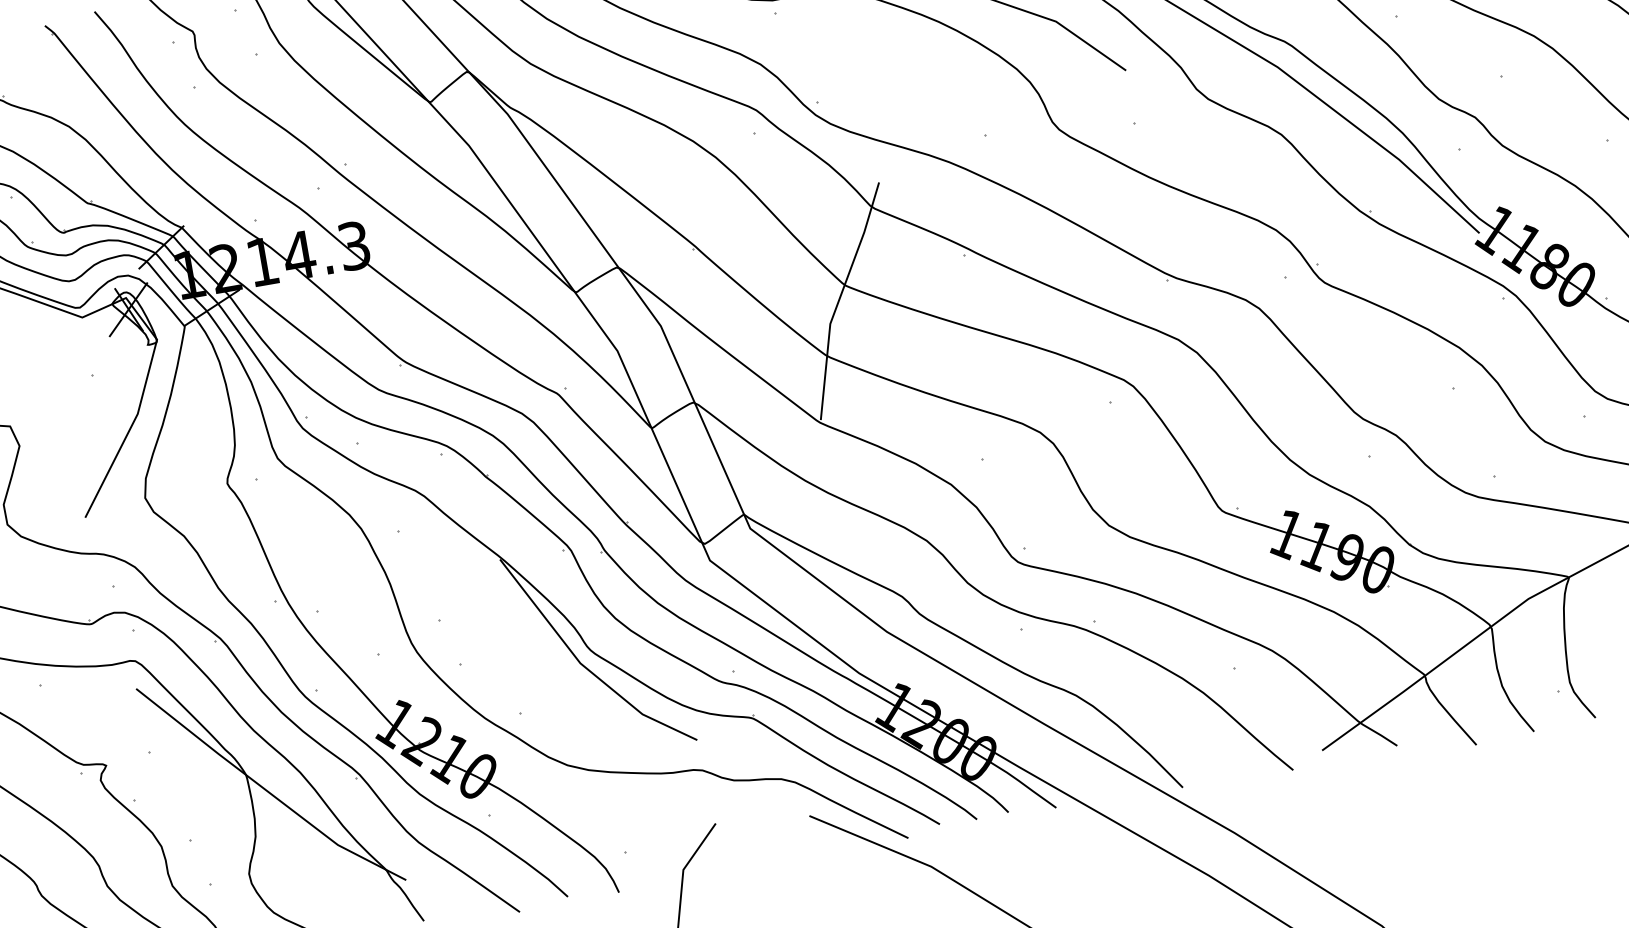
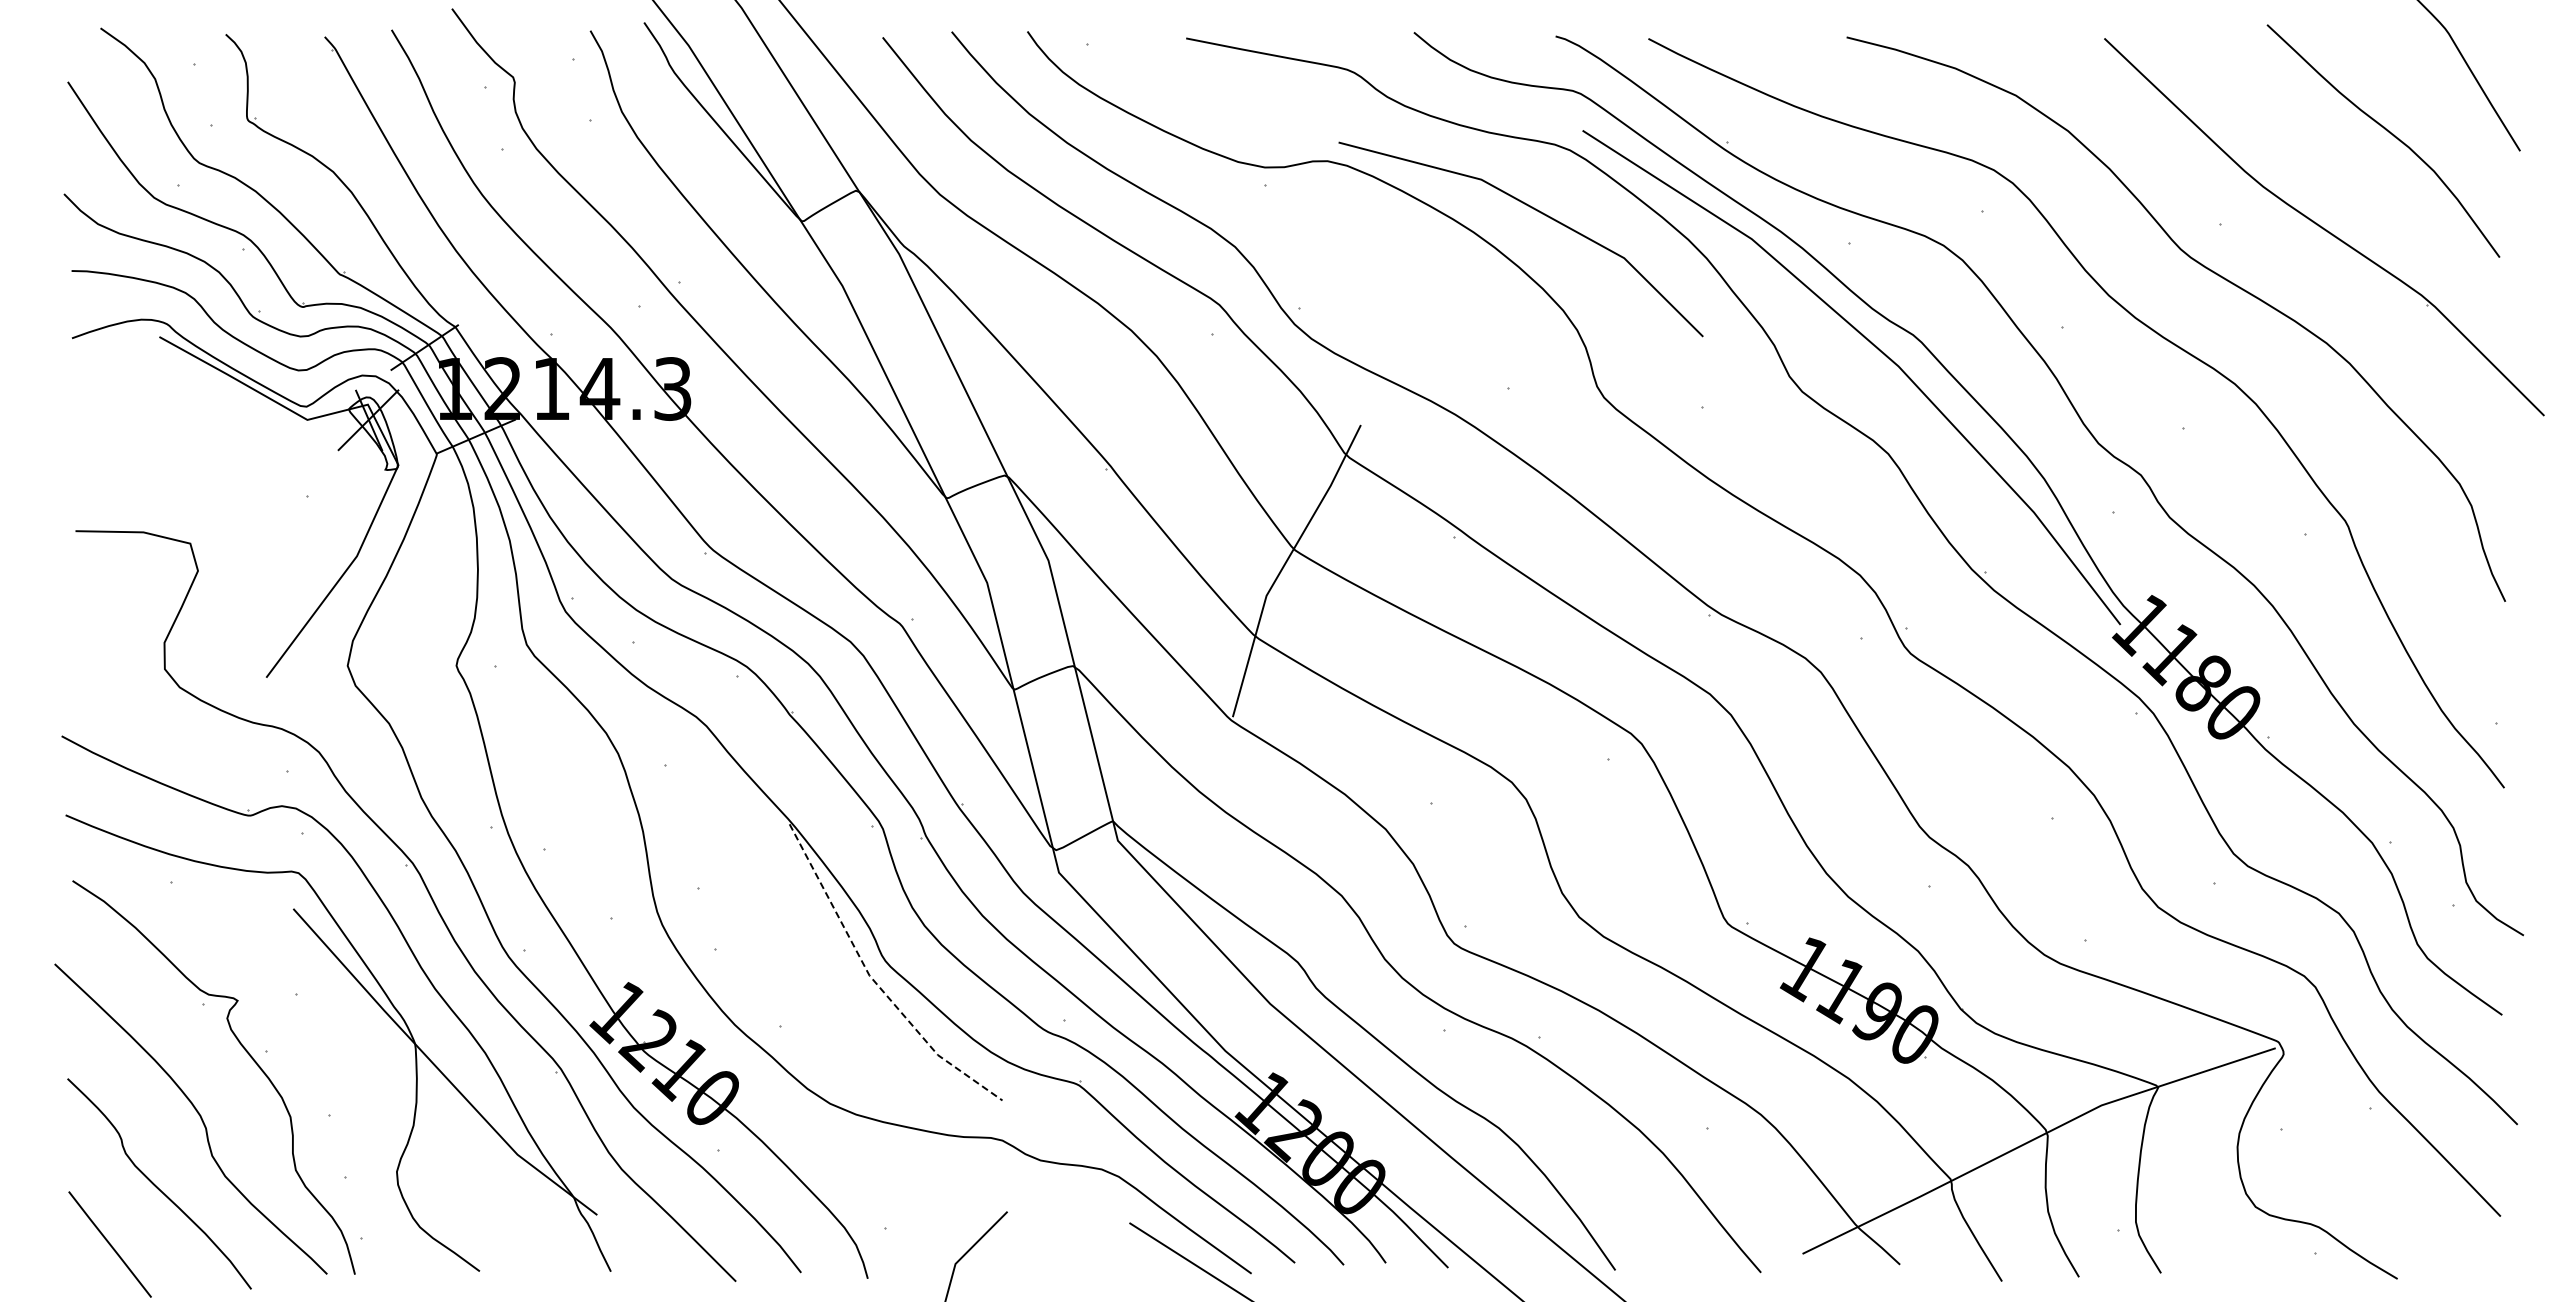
line: (584, 666) -> (873, 980), solid -> dashed

